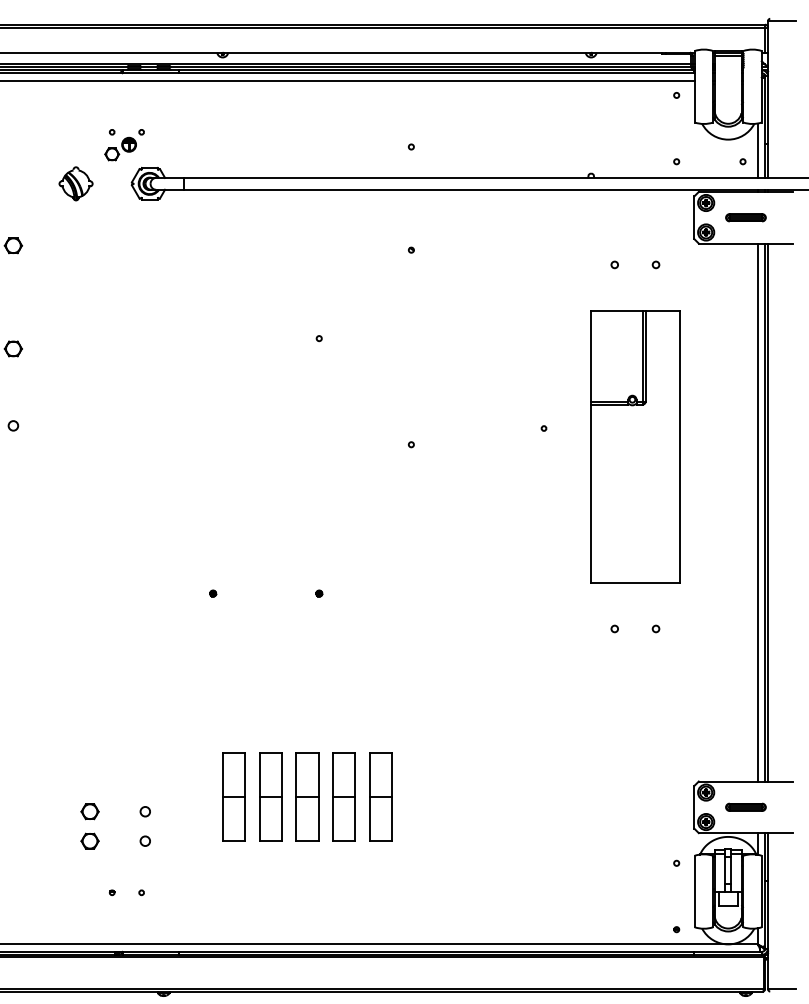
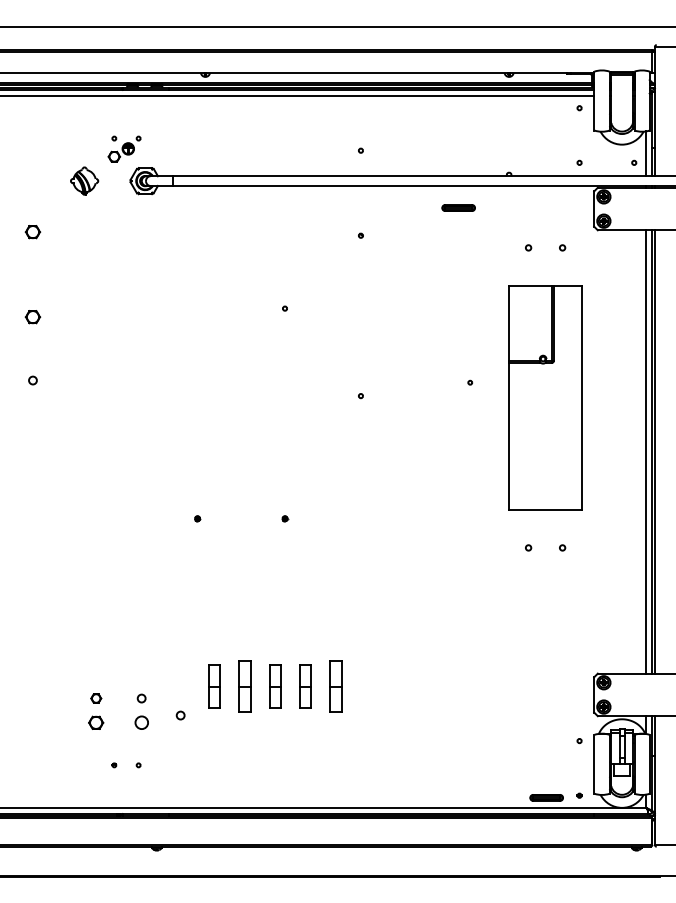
part: (745, 217) -> (458, 207), moved
part: (233, 797) -> (214, 686), size x0.6
part: (270, 797) -> (244, 686), size x0.7
part: (306, 797) -> (274, 686), size x0.6
part: (344, 797) -> (305, 686), size x0.6
part: (380, 797) -> (335, 686), size x0.7
part: (745, 806) -> (546, 797), moved
part: (90, 811) -> (96, 698), size x0.7
circle: (192, 832) -> (180, 715), added
circle: (145, 840) -> (141, 722), size x1.6

